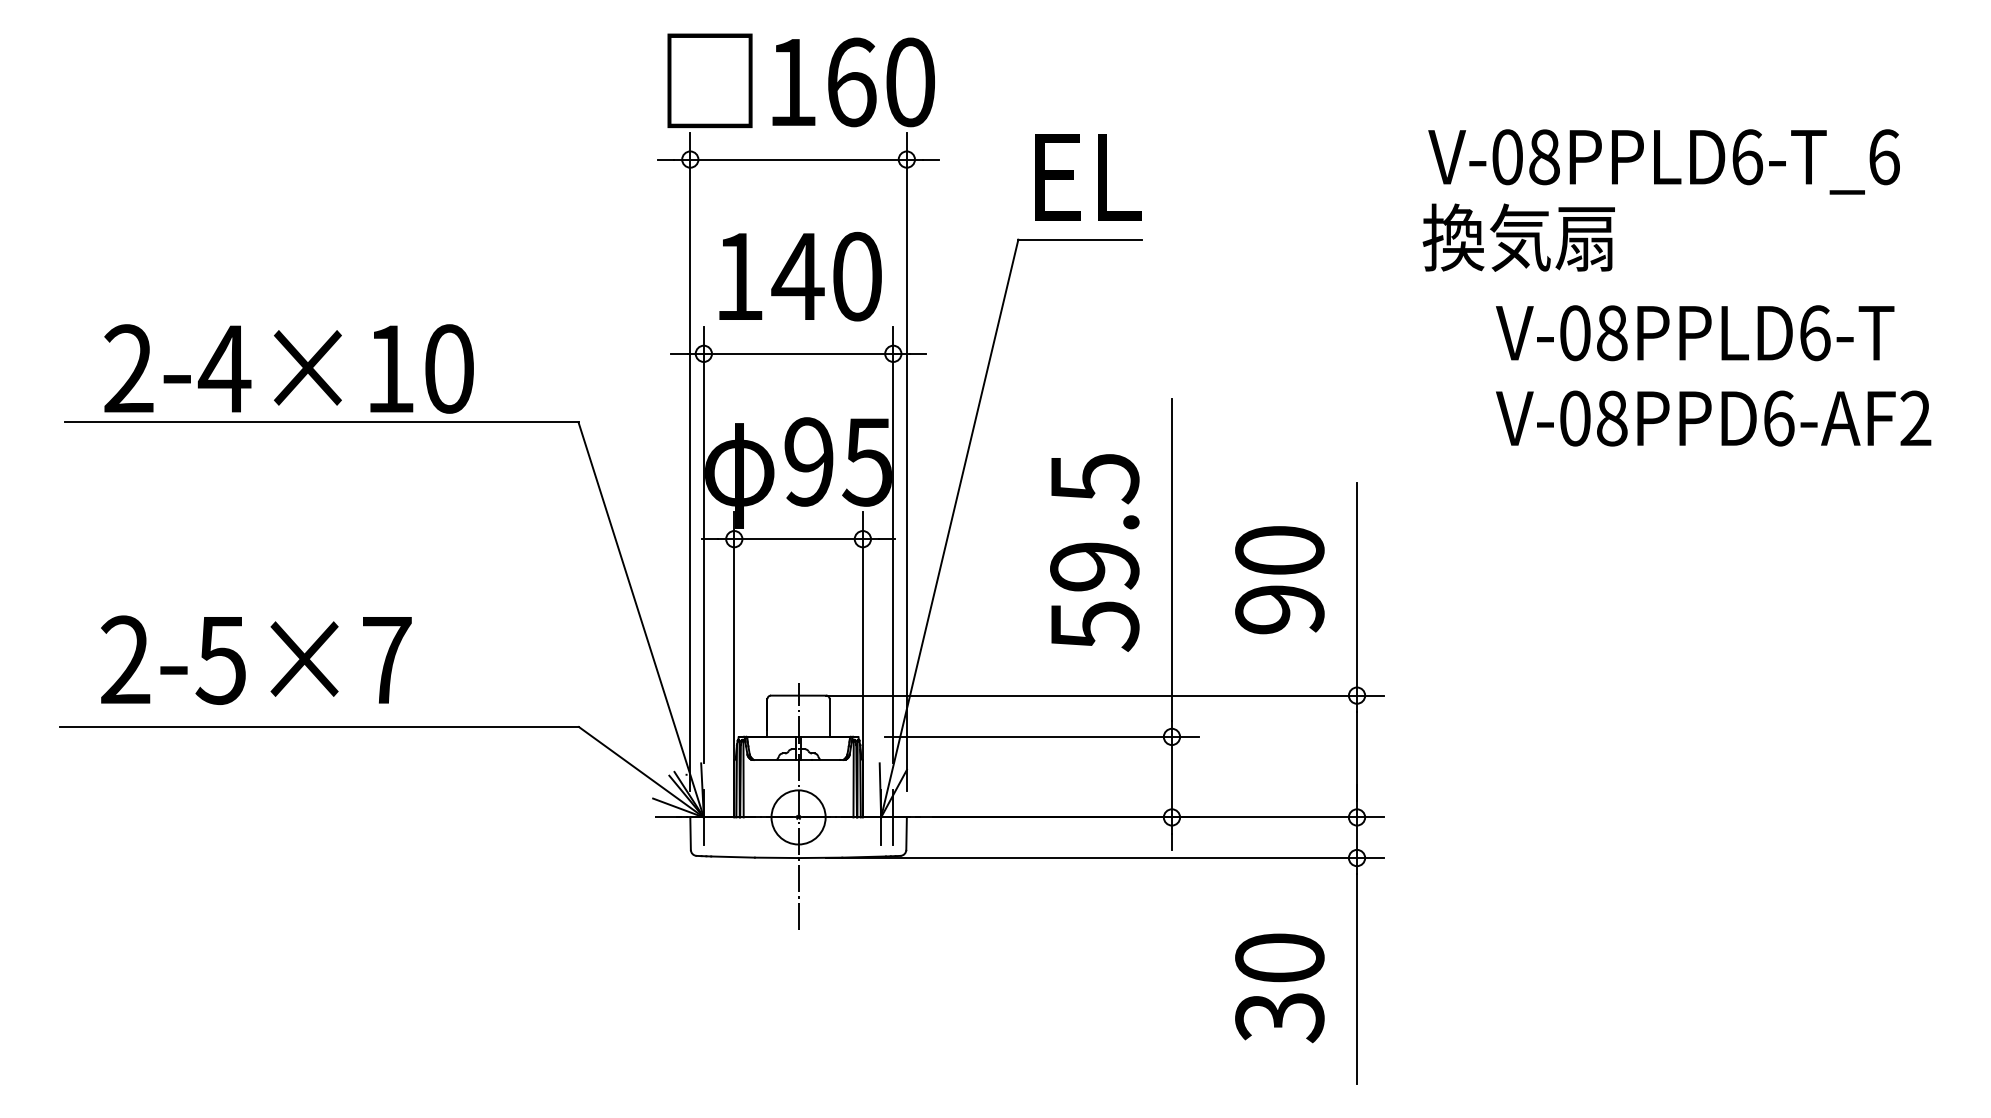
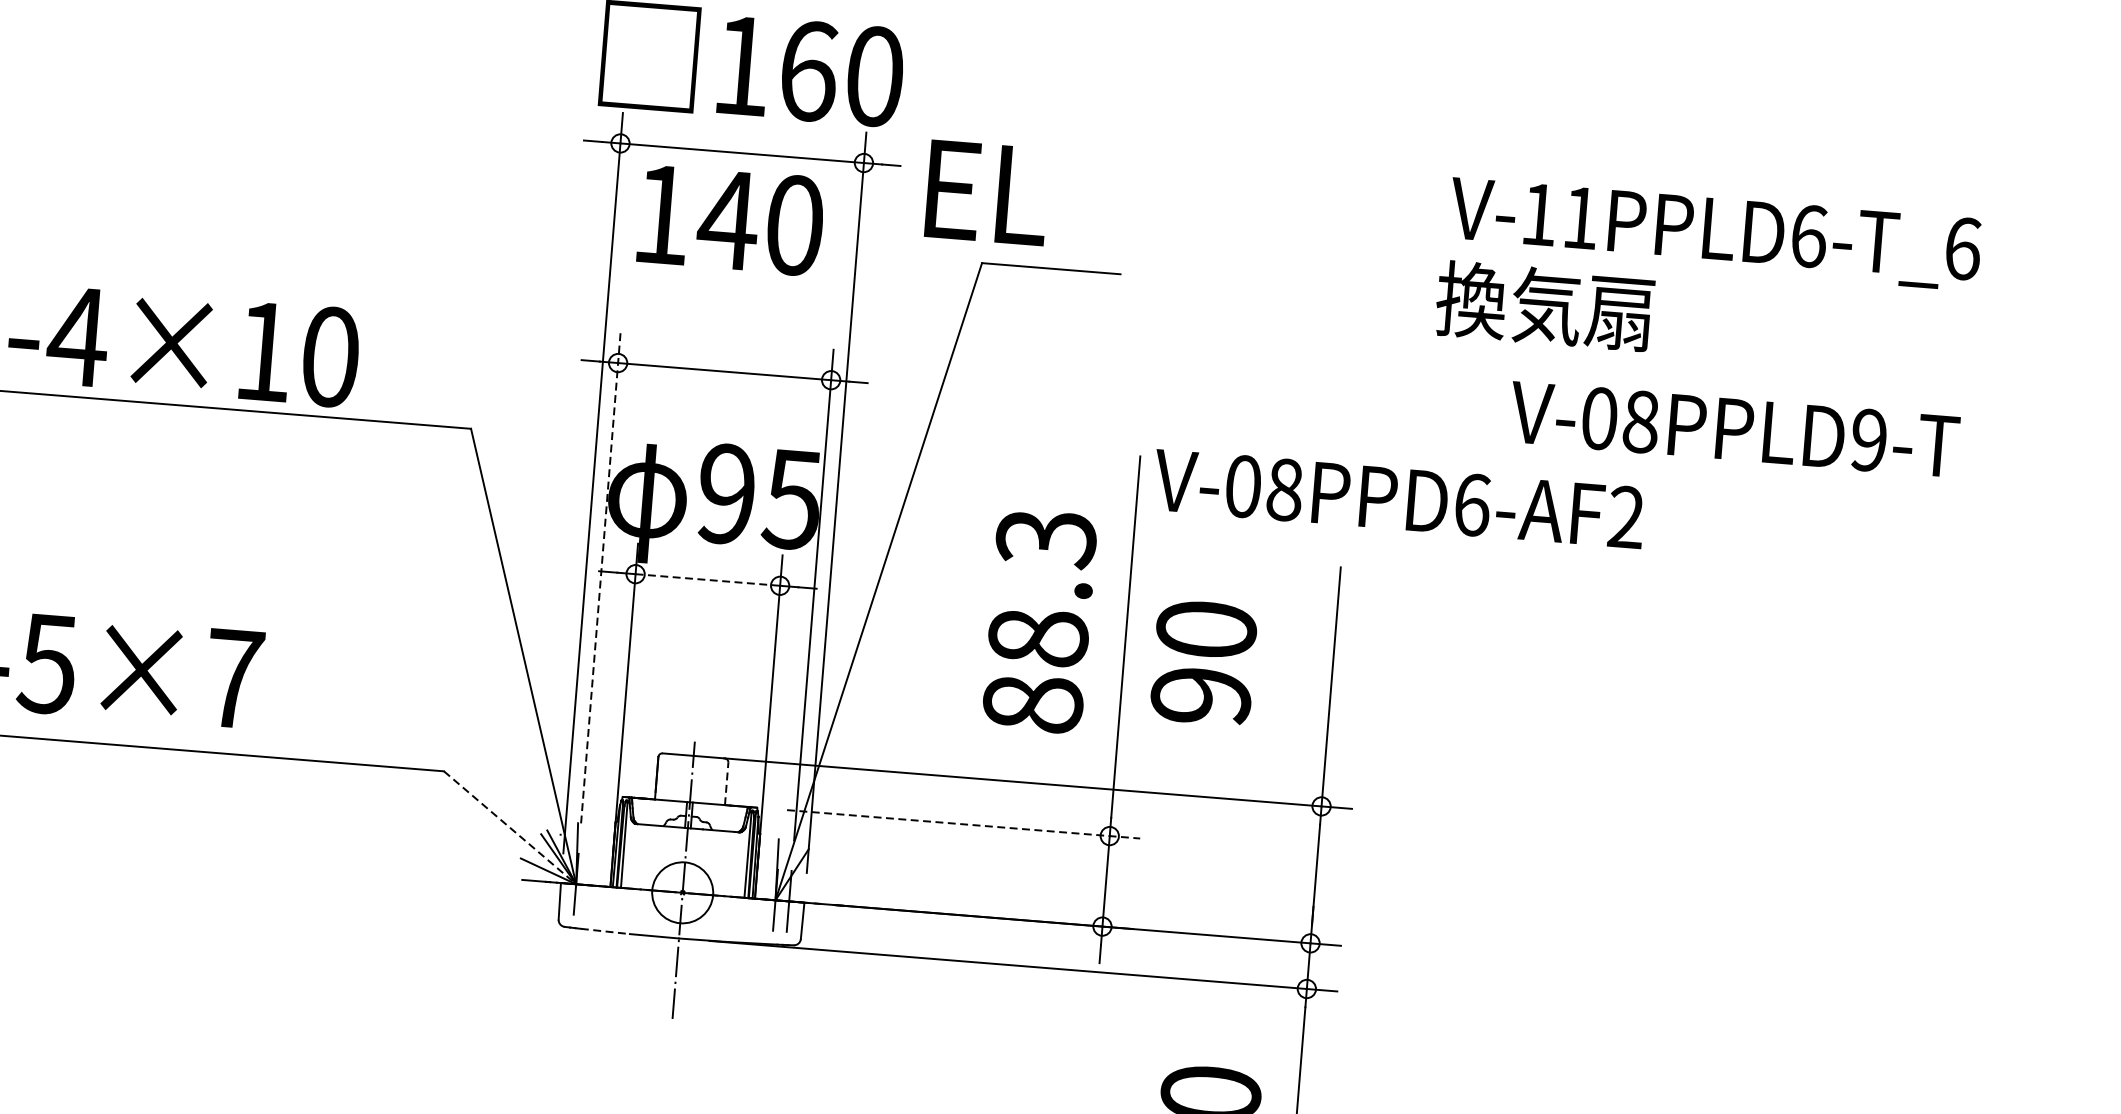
text: (1525, 157) -> (1559, 216), V-08PPLD6-T_6 -> V-11PPLD6-T_6
text: (1088, 177) -> (987, 193), moved
text: (800, 276) -> (731, 220), moved
text: (1814, 333) -> (1868, 440), V-08PPLD6-T -> V-08PPLD9-T
text: (1713, 418) -> (1398, 499), moved
line: (799, 539) -> (708, 580), solid -> dashed
line: (703, 544) -> (600, 577), solid -> dashed
text: (1094, 552) -> (1039, 621), 59.5 -> 88.3
text: (1279, 580) -> (1203, 663), moved
line: (829, 718) -> (726, 784), solid -> dashed
line: (1042, 736) -> (964, 823), solid -> dashed
line: (641, 772) -> (510, 828), solid -> dashed
line: (733, 857) -> (605, 931), solid -> dashed

